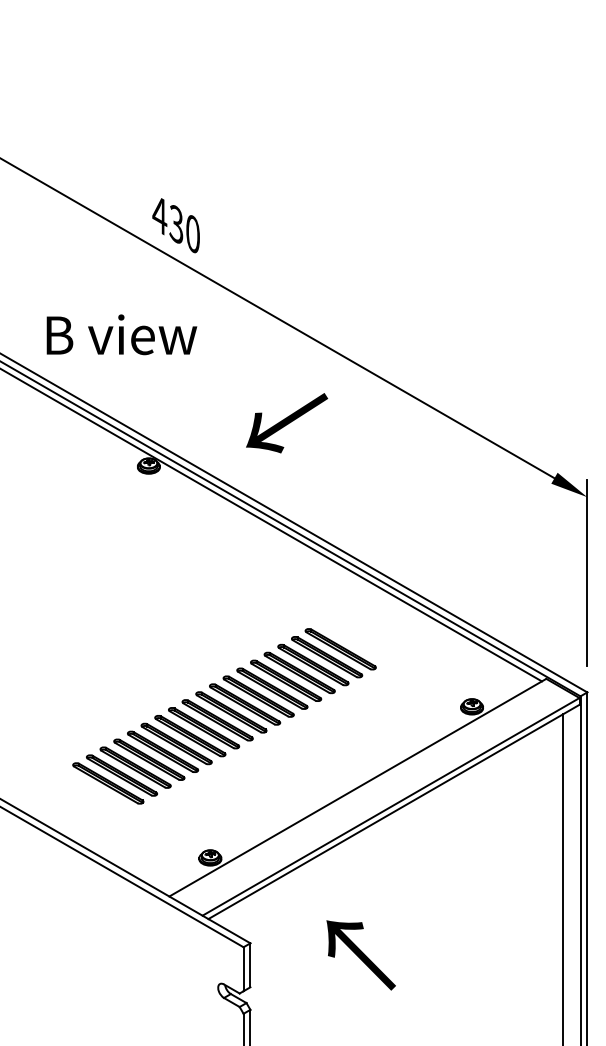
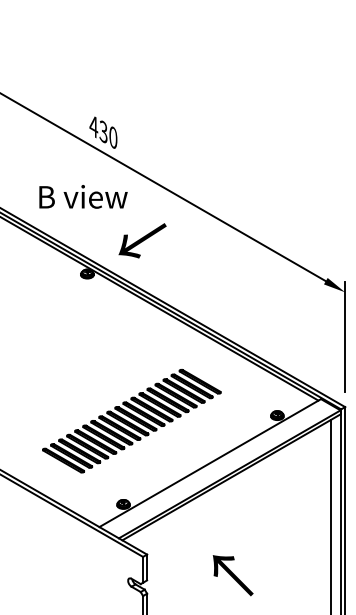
text: (121, 334) -> (83, 196), moved
text: (286, 422) -> (142, 240), moved
text: (359, 955) -> (232, 575), moved

